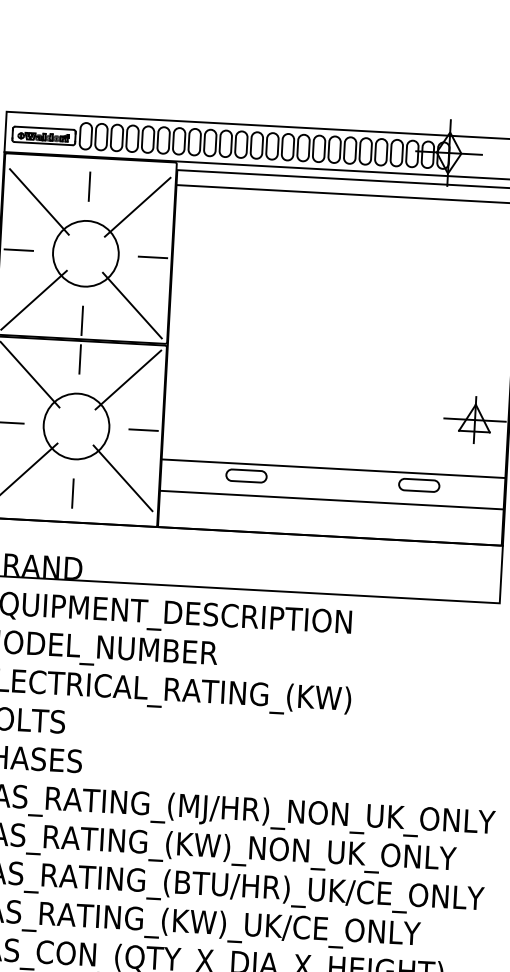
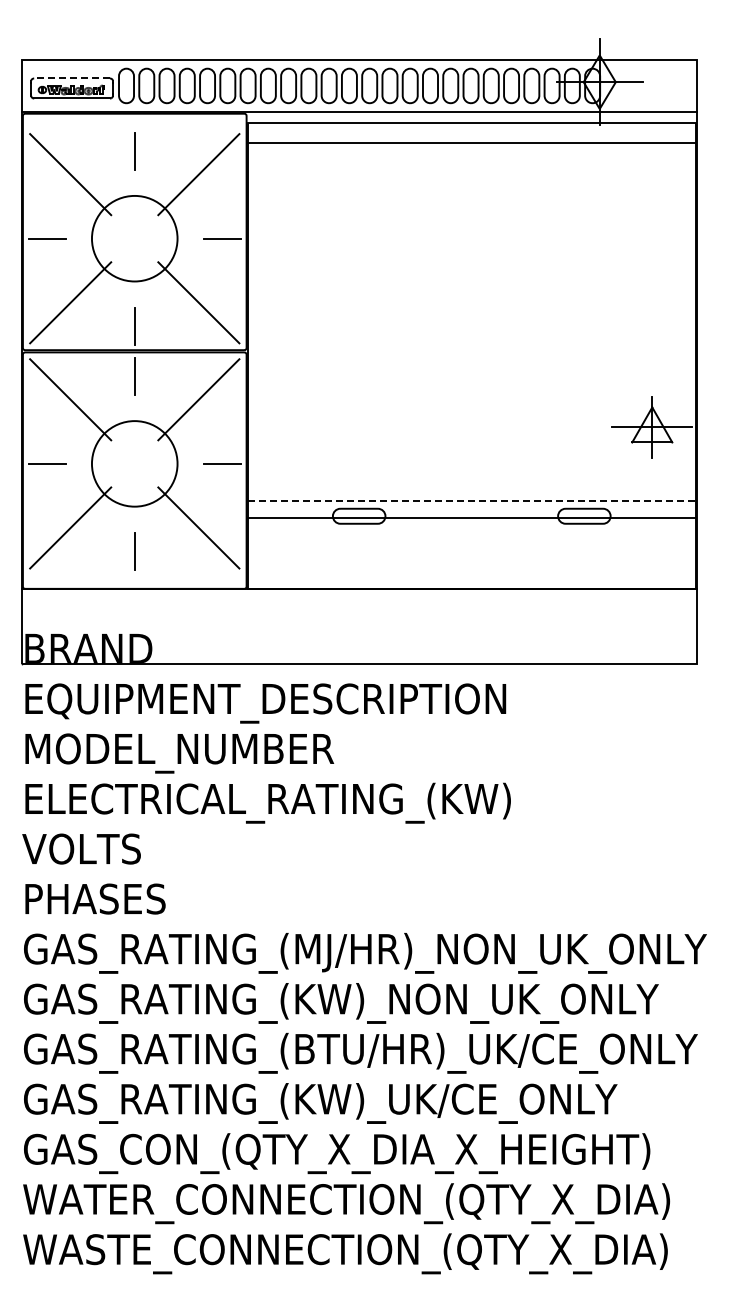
line: (44, 128) -> (72, 78), solid -> dashed
line: (334, 468) -> (472, 500), solid -> dashed
line: (331, 500) -> (471, 517), moved

